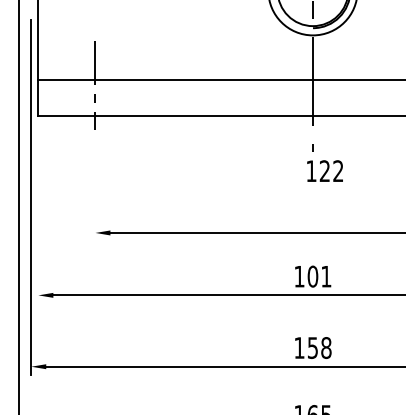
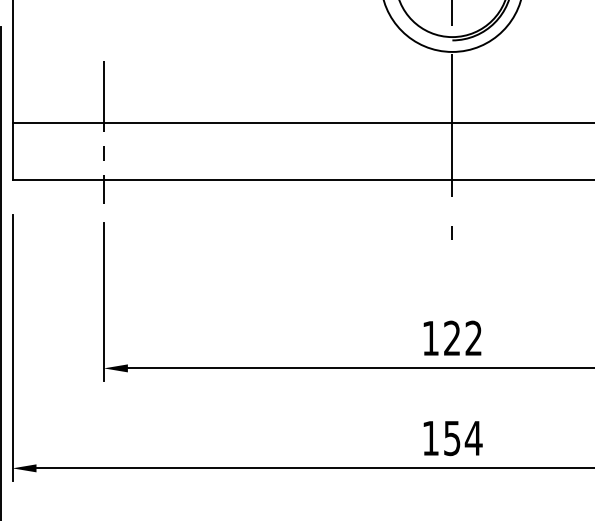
text: (324, 170) -> (451, 337), moved
line: (95, 191) -> (103, 301), added
line: (38, 220) -> (12, 348), added
text: (319, 276) -> (462, 438), 101 -> 154

